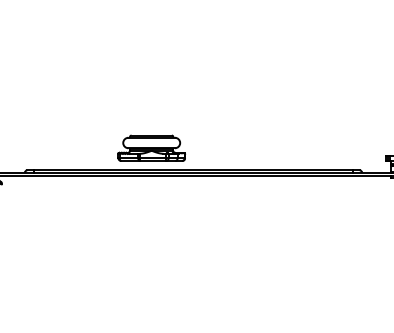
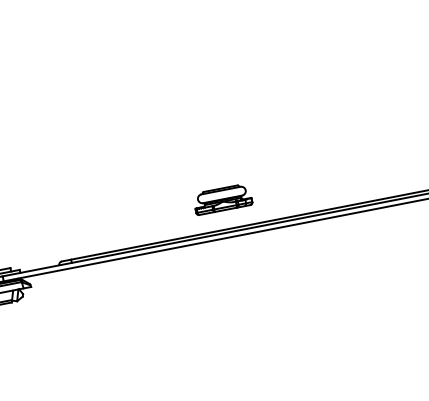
part: (151, 147) -> (222, 198), size x0.62

